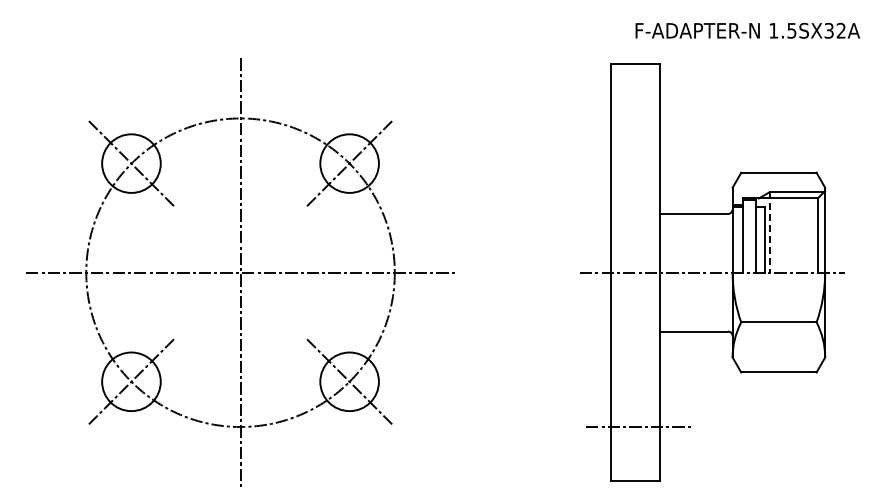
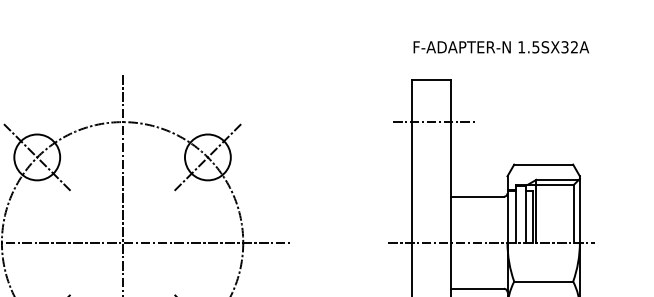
text: (747, 30) -> (501, 47), moved
line: (638, 118) -> (433, 122), added
line: (769, 232) -> (536, 211), dashed -> solid

